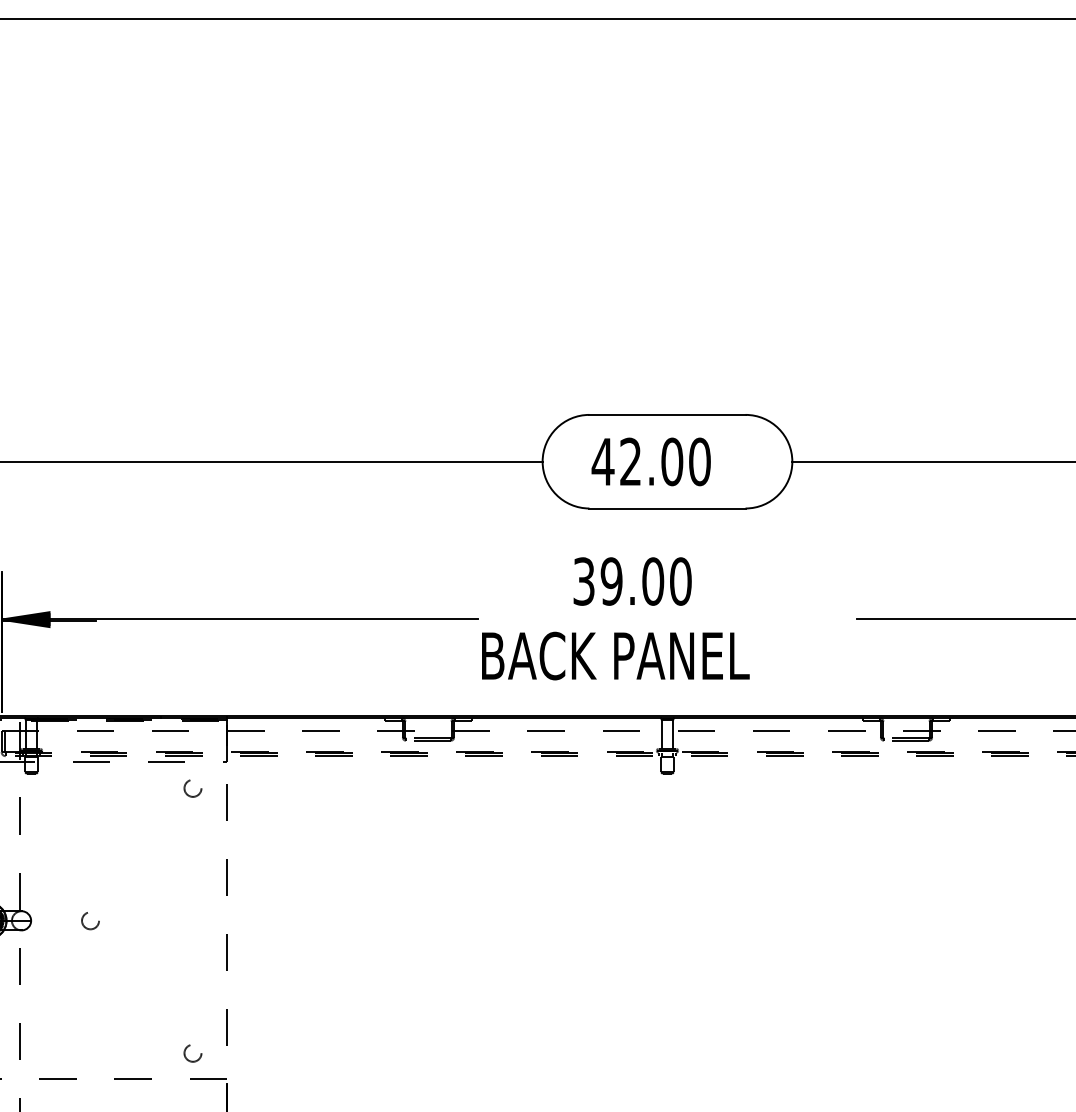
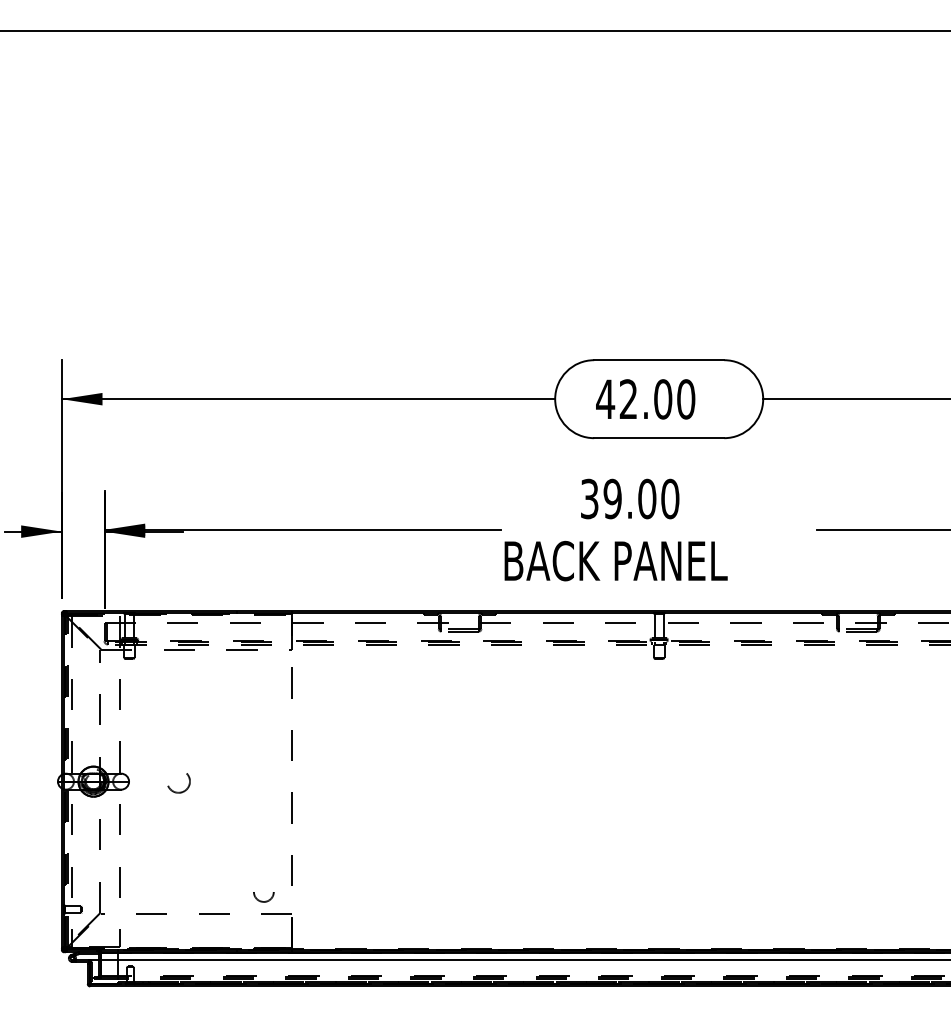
circle: (192, 788) -> (263, 671), removed
circle: (90, 920) -> (178, 781), size x1.6
circle: (192, 1052) -> (263, 891), size x1.4

